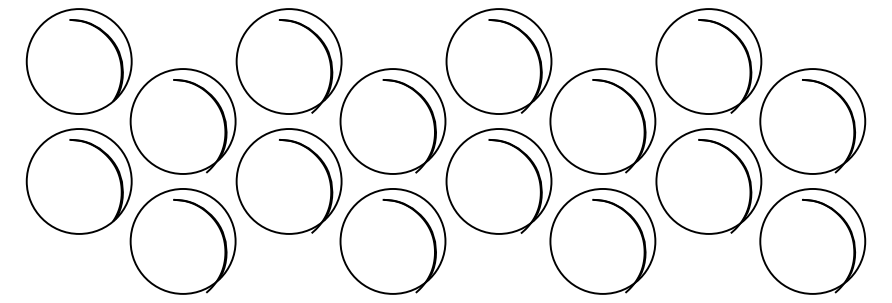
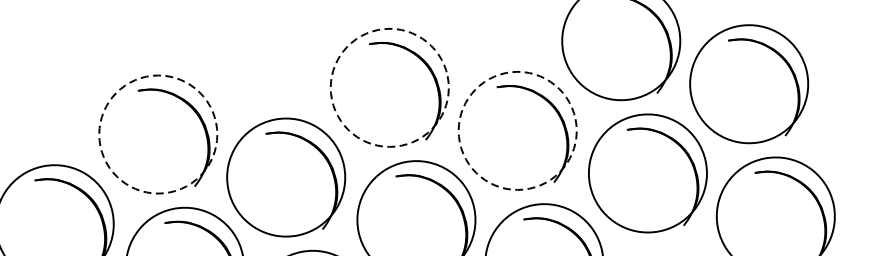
circle: (288, 61) -> (157, 134), solid -> dashed
circle: (498, 61) -> (389, 87), solid -> dashed
circle: (602, 121) -> (517, 130), solid -> dashed

